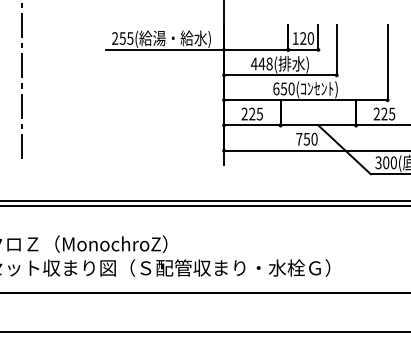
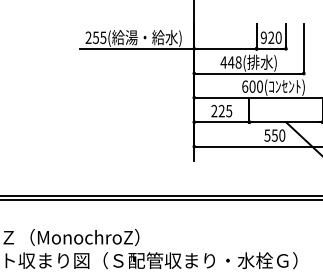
text: (295, 38) -> (263, 37), 120 -> 920
text: (283, 88) -> (252, 86), 650( -> 600(
text: (299, 139) -> (267, 135), 750 -> 550

